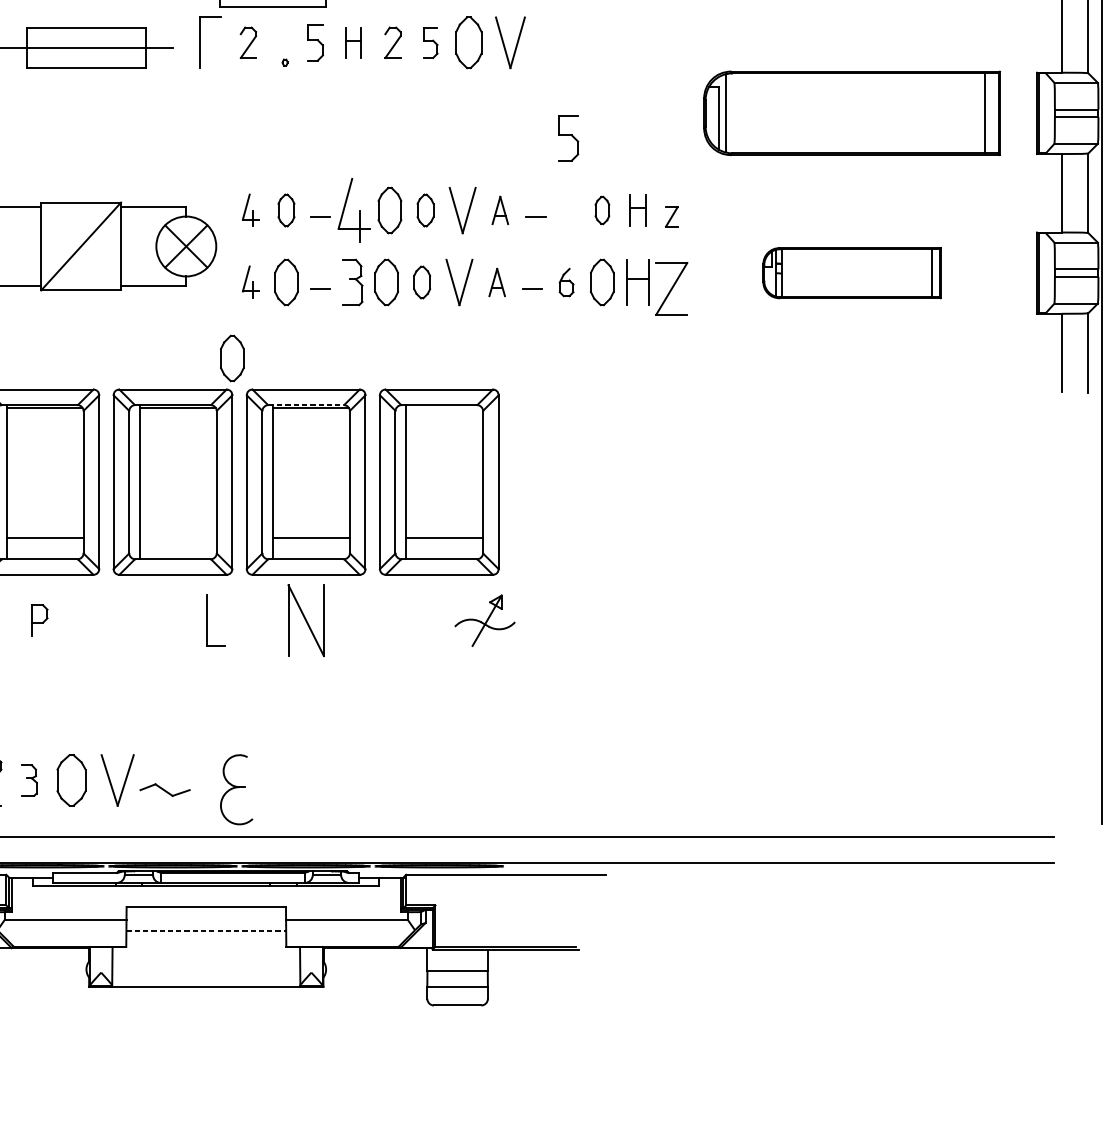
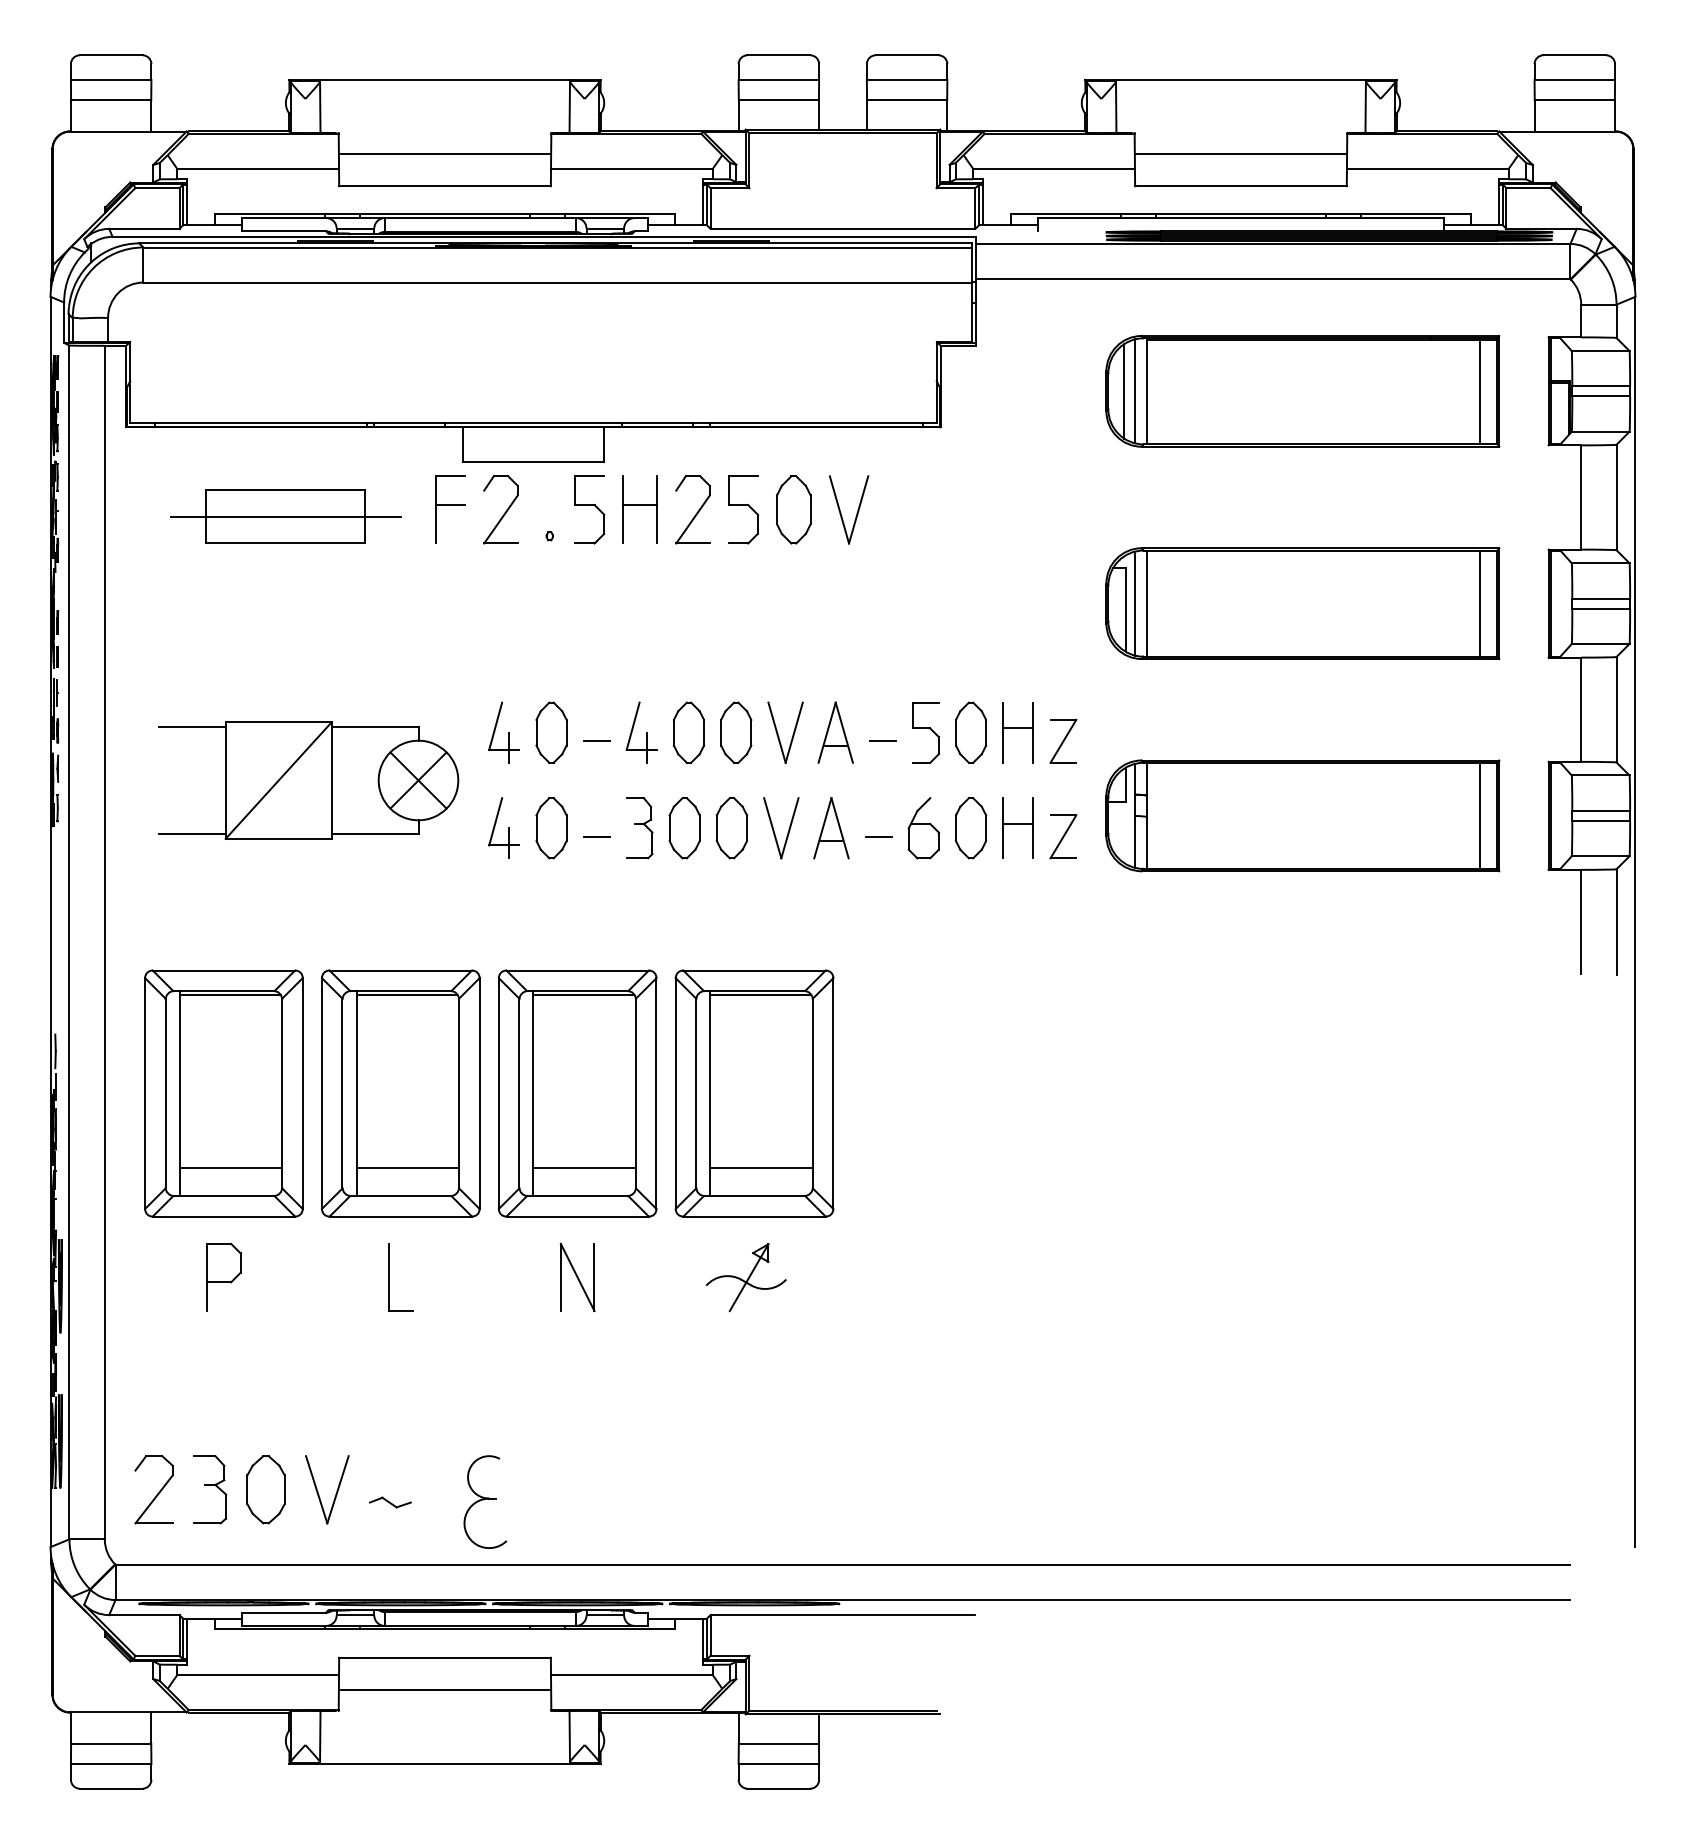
line: (210, 39) -> (450, 505), added
part: (248, 42) -> (500, 509), size x1.67
part: (315, 42) -> (589, 509), size x1.43
part: (352, 42) -> (639, 509), size x1.67
part: (392, 42) -> (692, 509), size x1.67
part: (430, 42) -> (743, 509), size x1.67
line: (735, 113) -> (1147, 603), added
part: (567, 138) -> (925, 732), moved
part: (250, 210) -> (503, 732), size x1.43
part: (286, 210) -> (551, 732), size x1.43
part: (354, 210) -> (641, 732), size x0.71
part: (425, 210) -> (736, 732), size x1.43
part: (500, 210) -> (835, 732), size x1.67
part: (602, 210) -> (971, 732), size x1.67
part: (637, 210) -> (1017, 732), size x1.43
part: (671, 216) -> (1063, 740), size x1.67
part: (851, 272) -> (1302, 815), size x1.67
part: (250, 281) -> (503, 827), size x1.43
part: (421, 282) -> (731, 828), size x1.43
part: (497, 282) -> (831, 828), size x1.67
part: (566, 282) -> (923, 828), size x1.67
part: (671, 288) -> (1063, 836), size x0.62
part: (232, 358) -> (479, 929), removed
line: (306, 404) -> (577, 990), dashed -> solid
line: (443, 407) -> (760, 994), added
line: (178, 537) -> (407, 1167), added
part: (39, 619) -> (223, 1276), size x1.67
part: (207, 620) -> (389, 1277), moved
part: (306, 620) -> (577, 1277), size x0.71
part: (485, 620) -> (746, 1277), moved
part: (29, 780) -> (210, 1489), size x1.67
part: (165, 790) -> (390, 1502), size x0.62
line: (206, 930) -> (445, 1689), dashed -> solid

